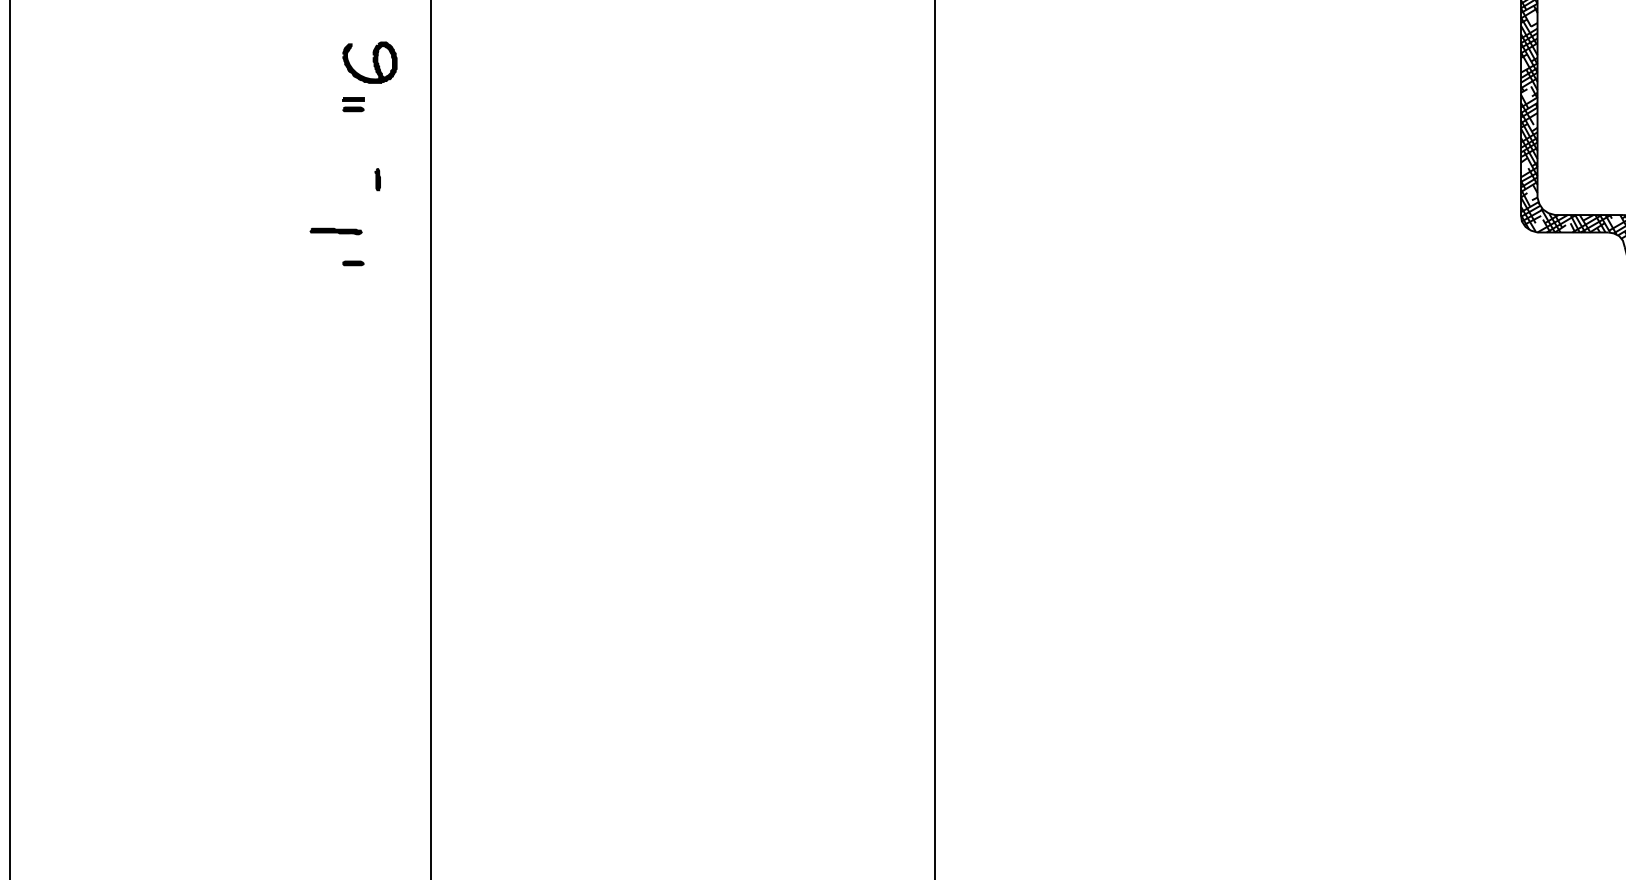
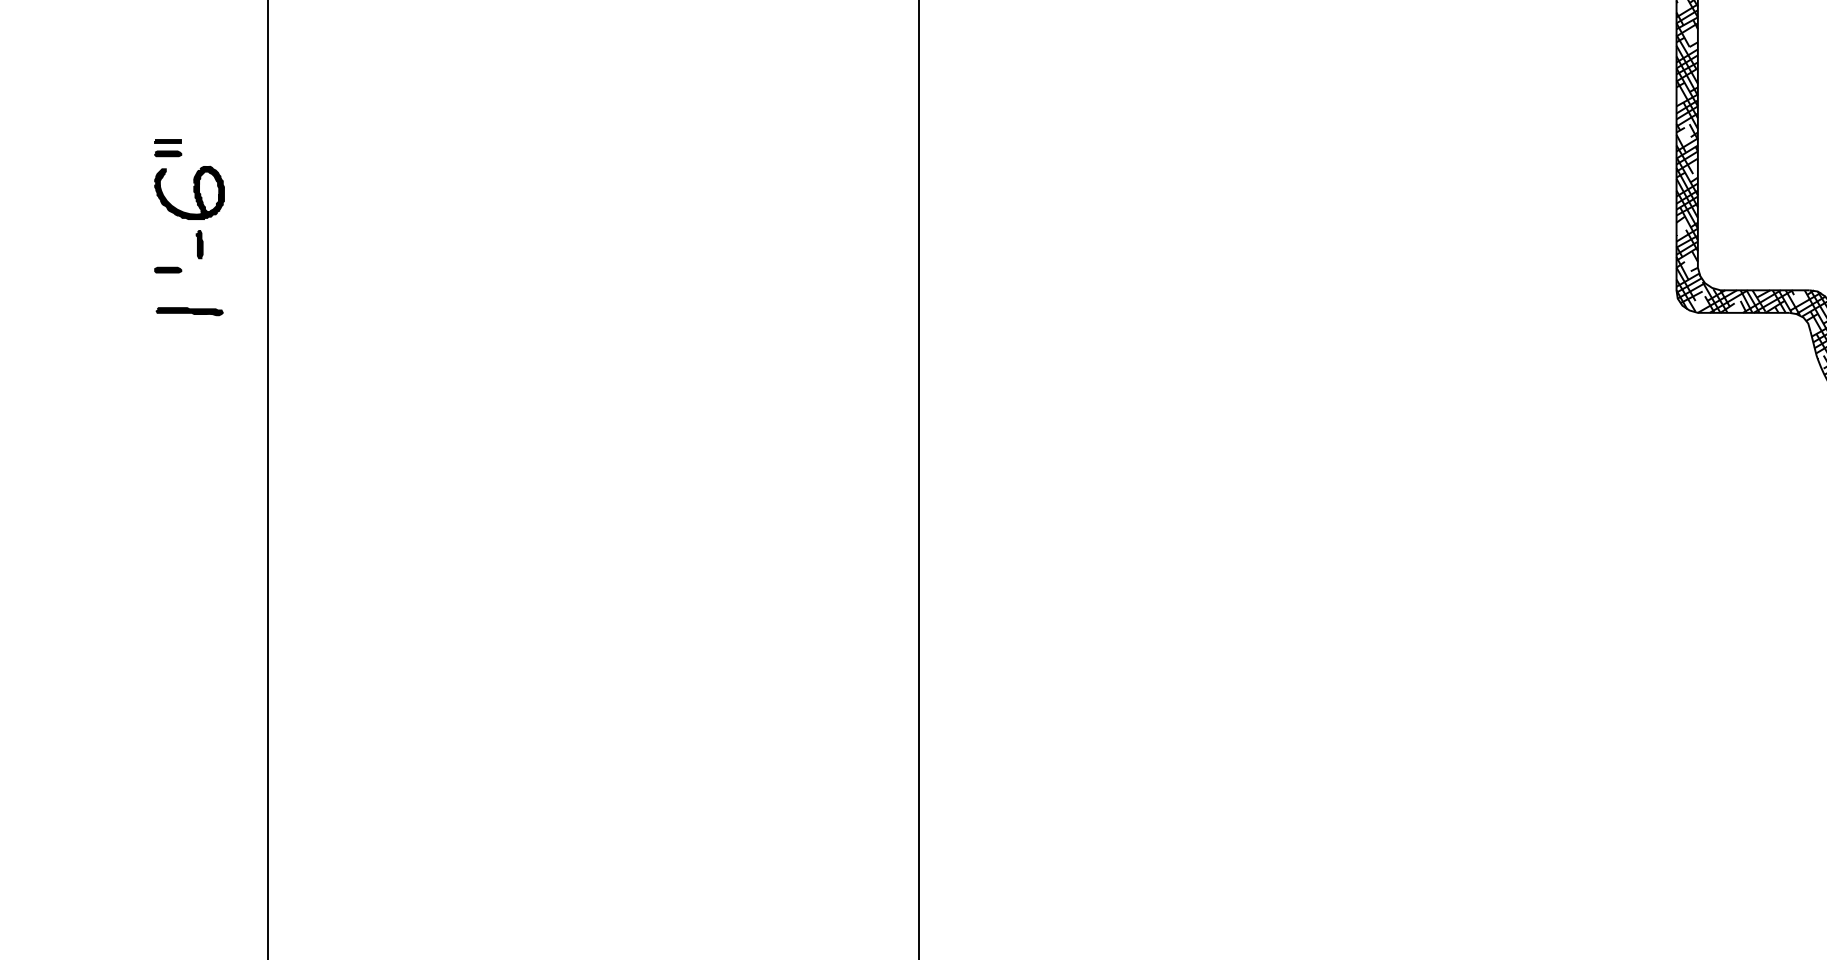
part: (369, 62) -> (188, 192), moved
part: (335, 231) -> (188, 311), moved
part: (353, 263) -> (168, 270), moved

